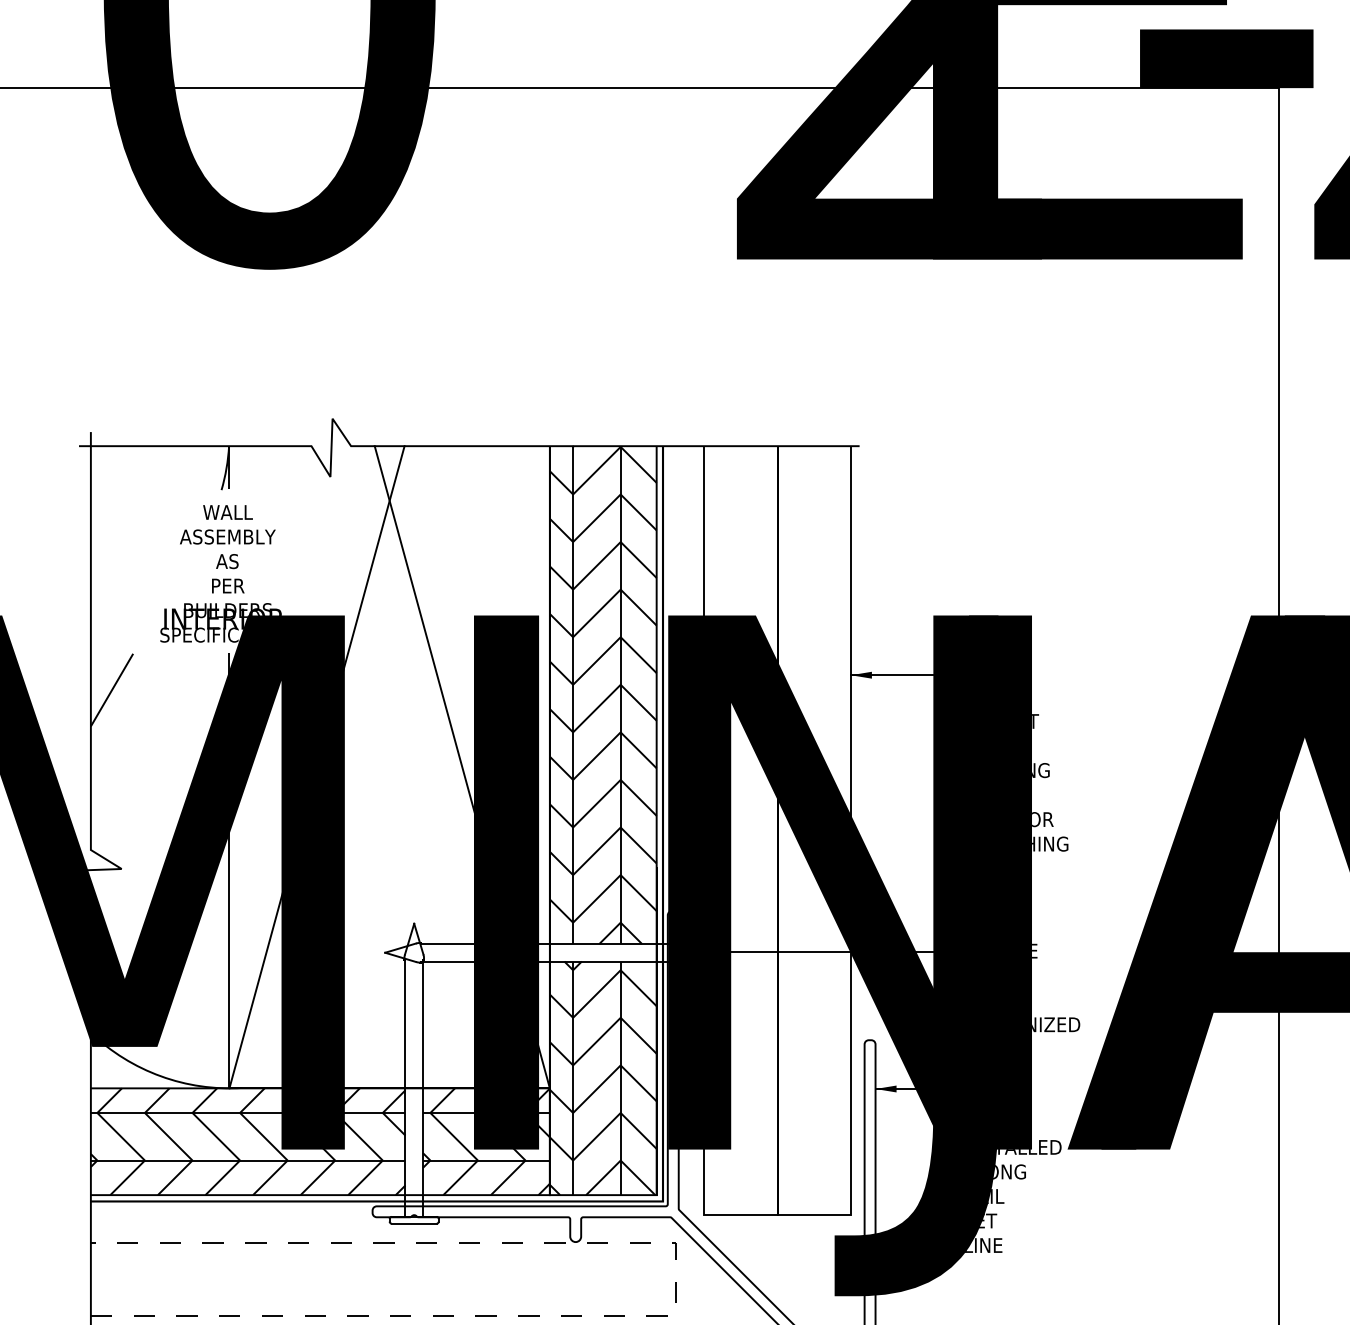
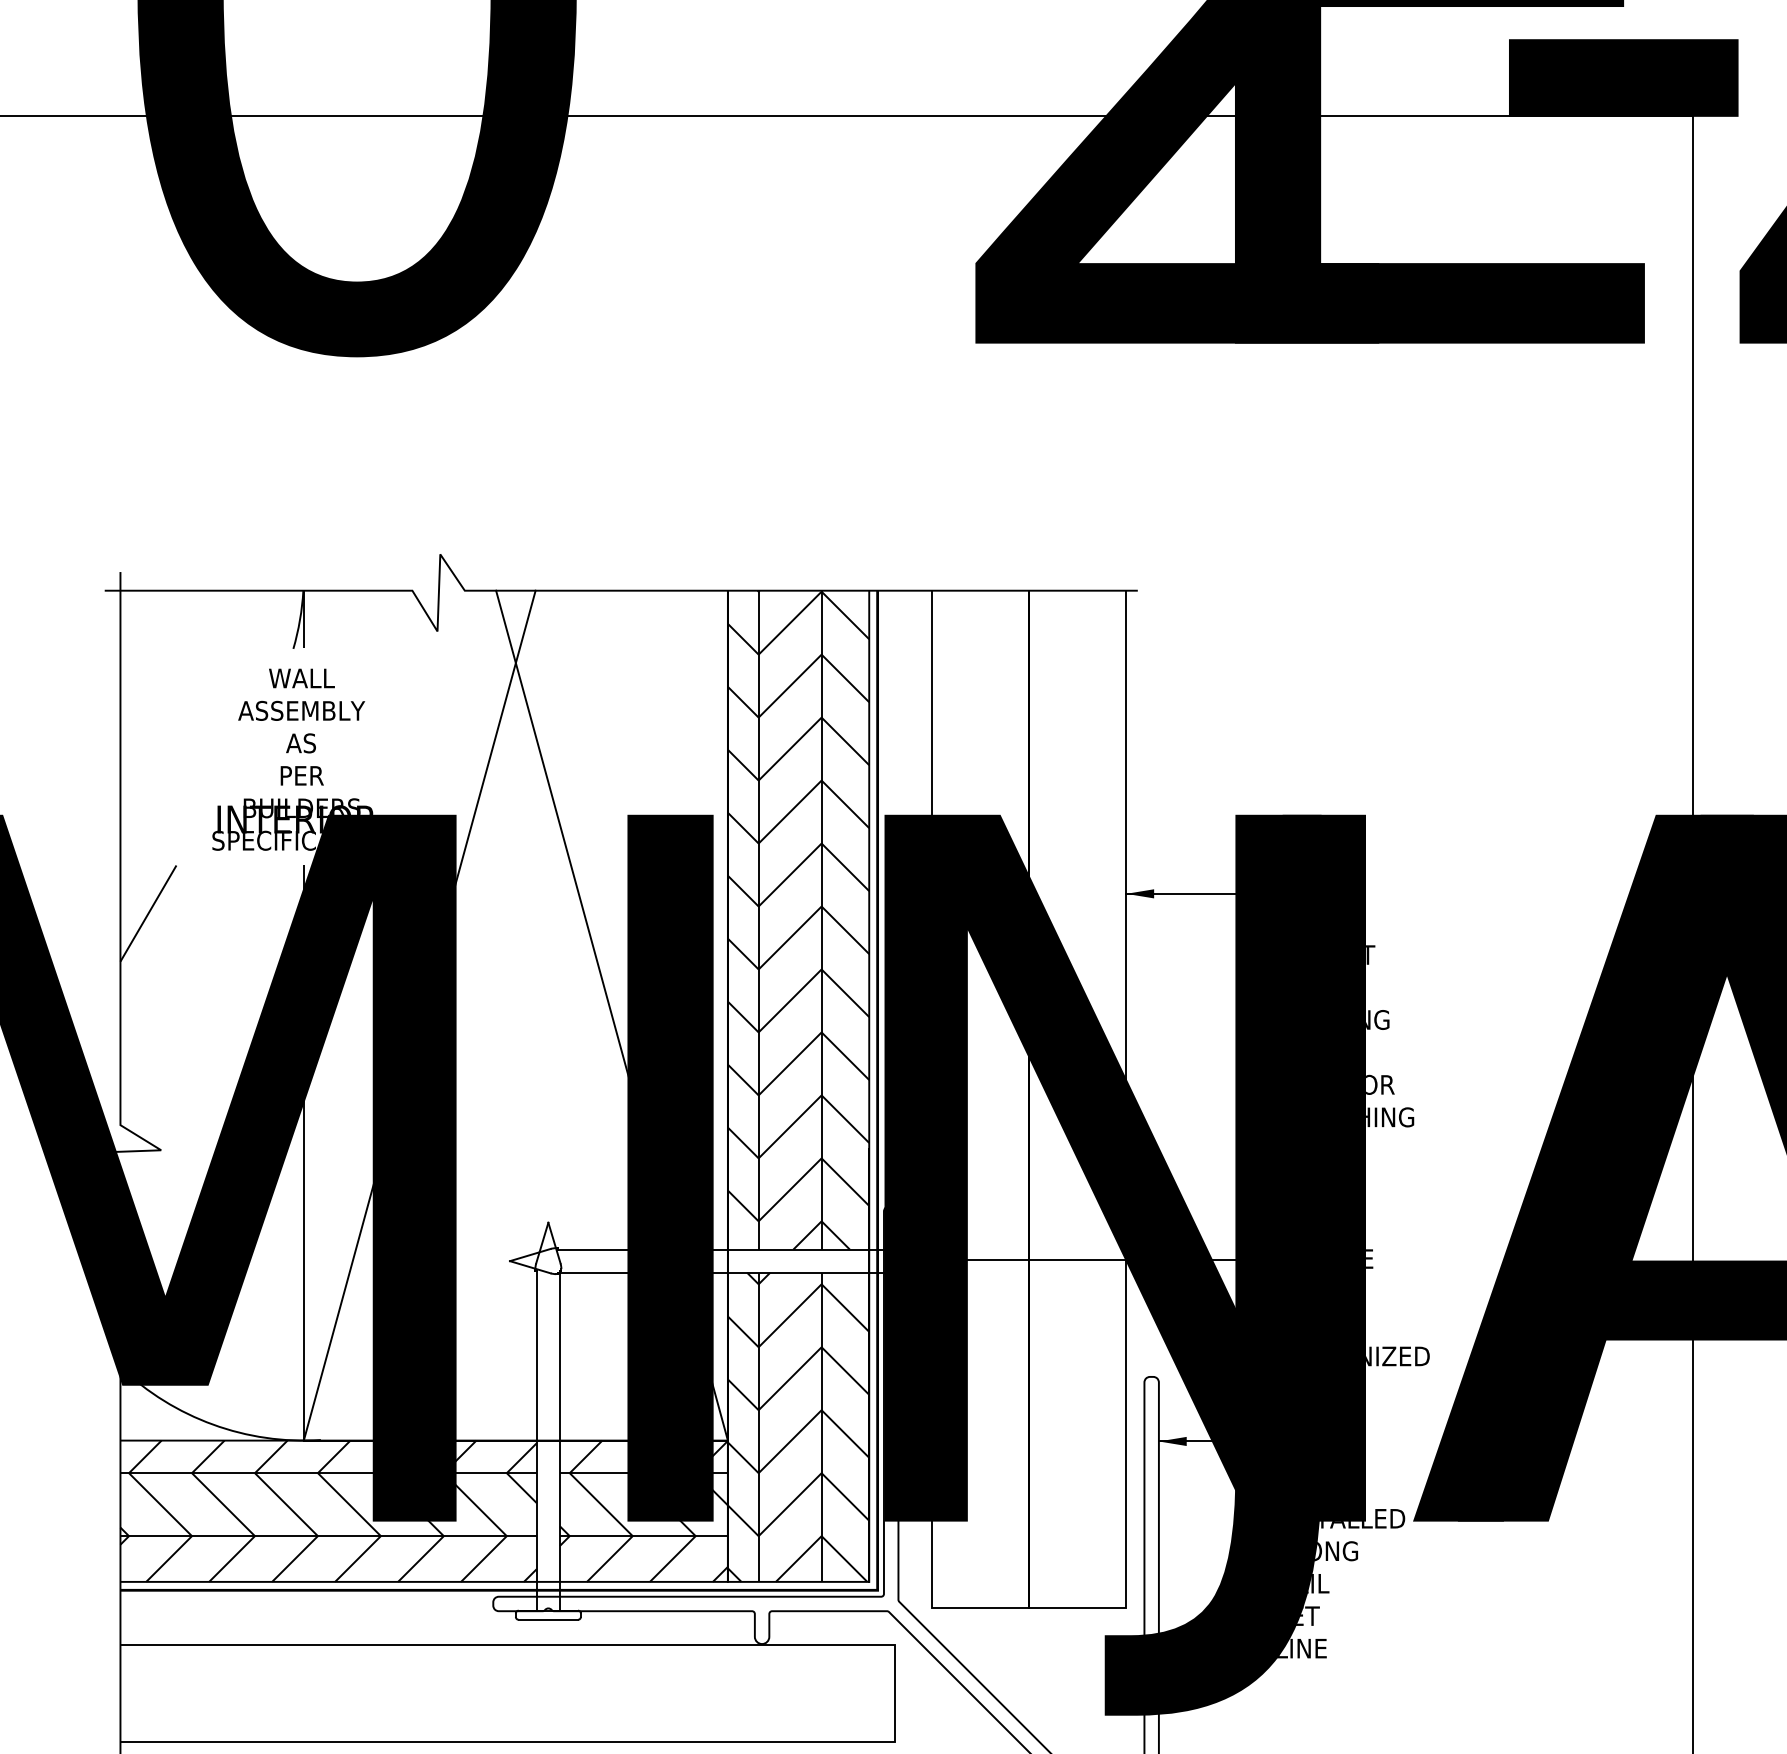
line: (675, 1279) -> (894, 1693), dashed -> solid

